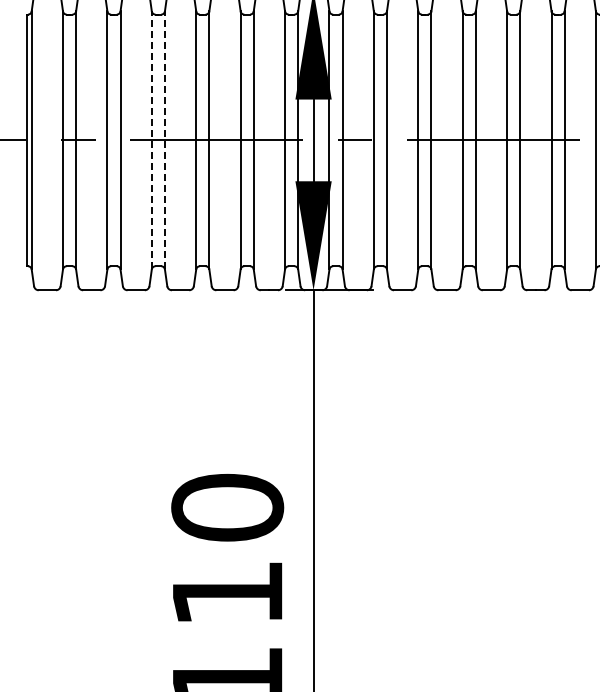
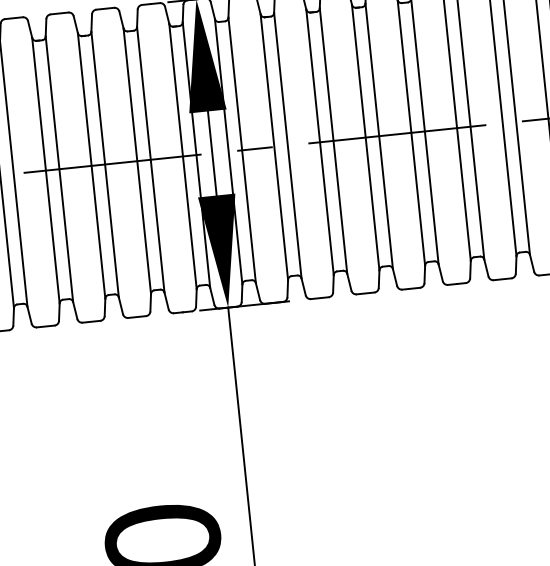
line: (151, 139) -> (45, 169), dashed -> solid
line: (164, 139) -> (58, 168), dashed -> solid

